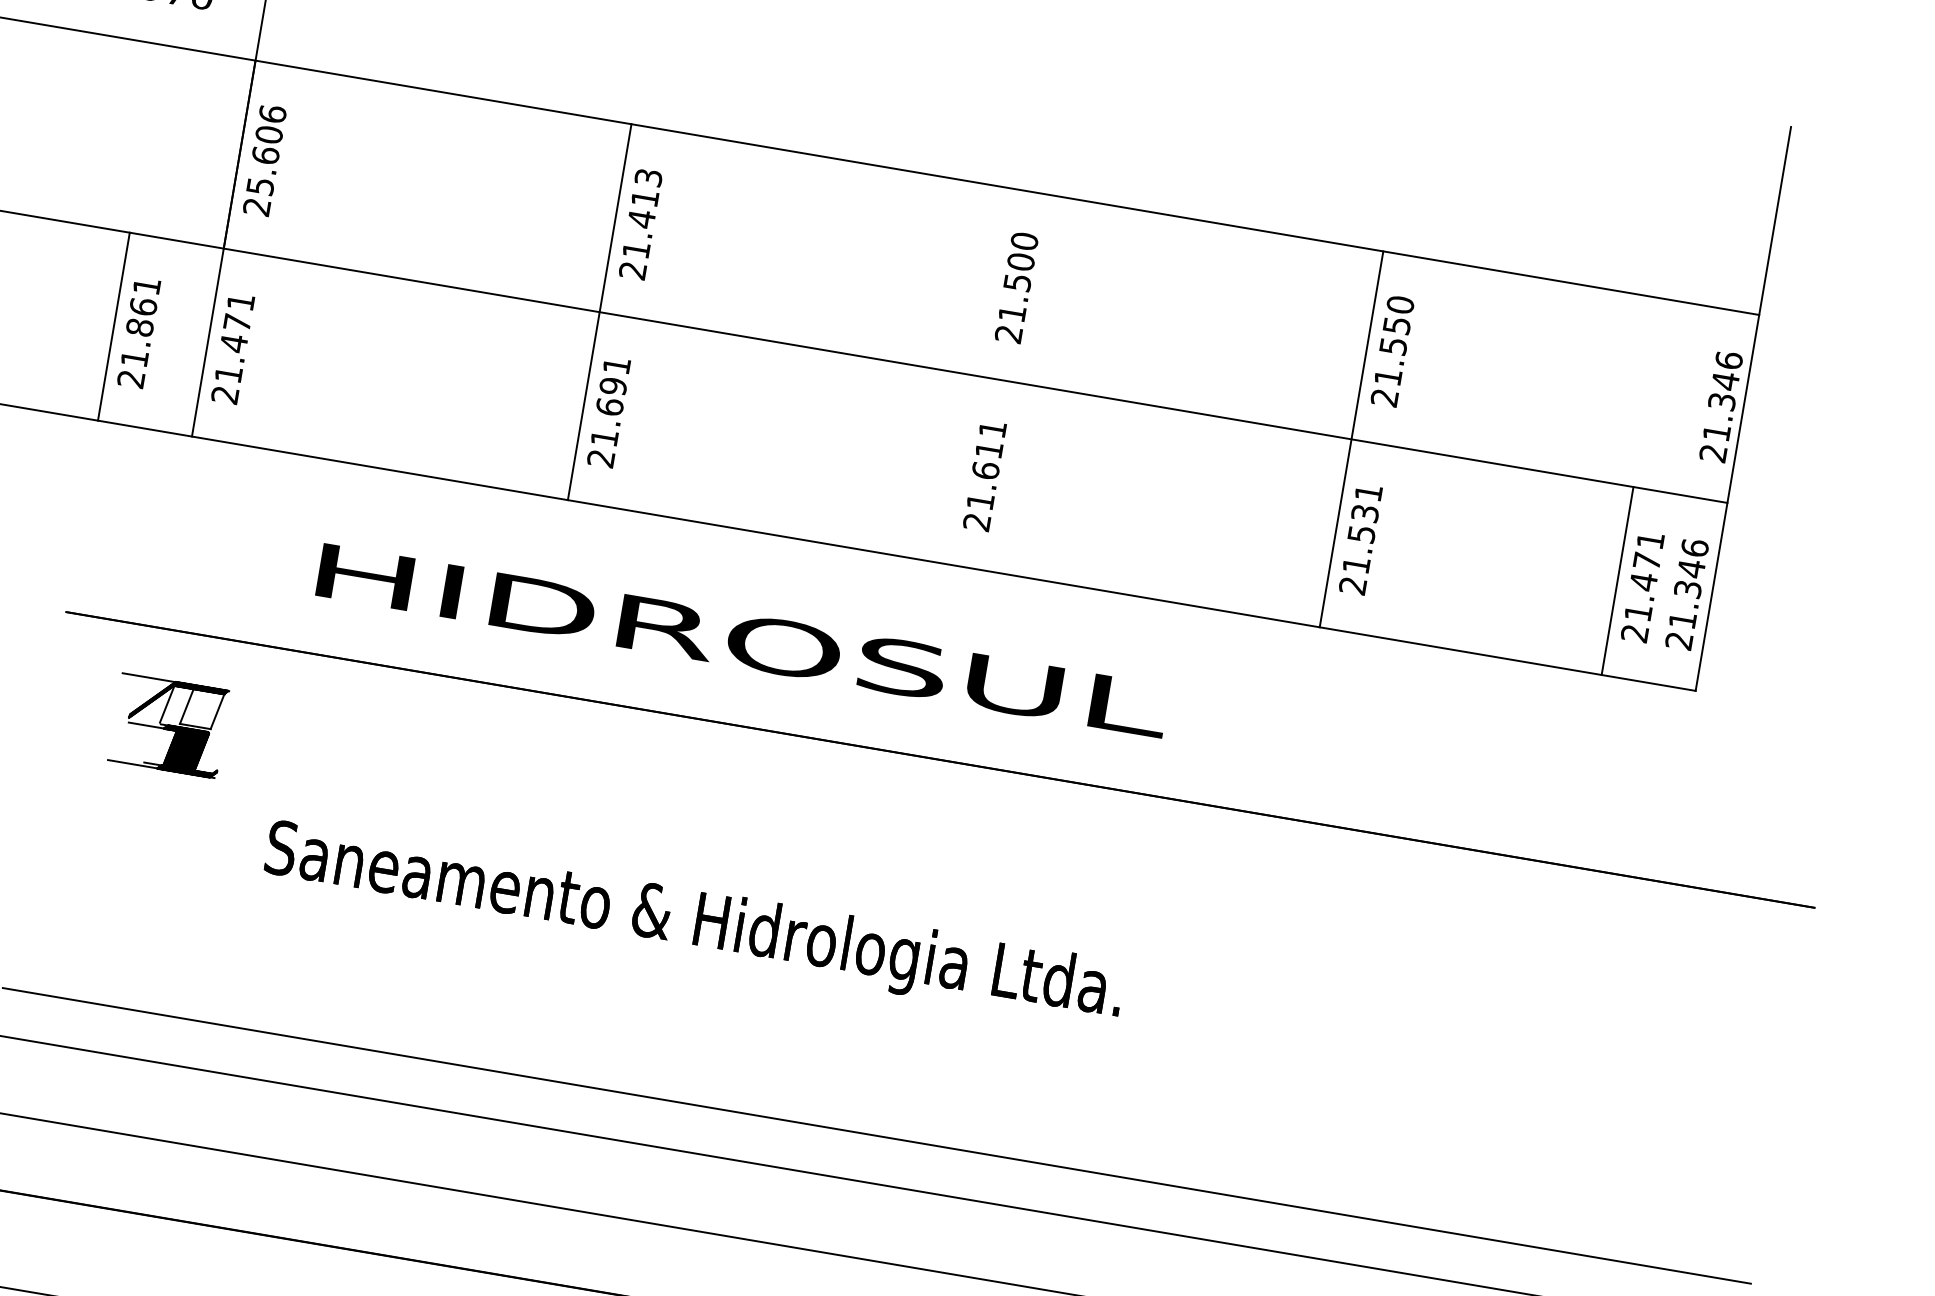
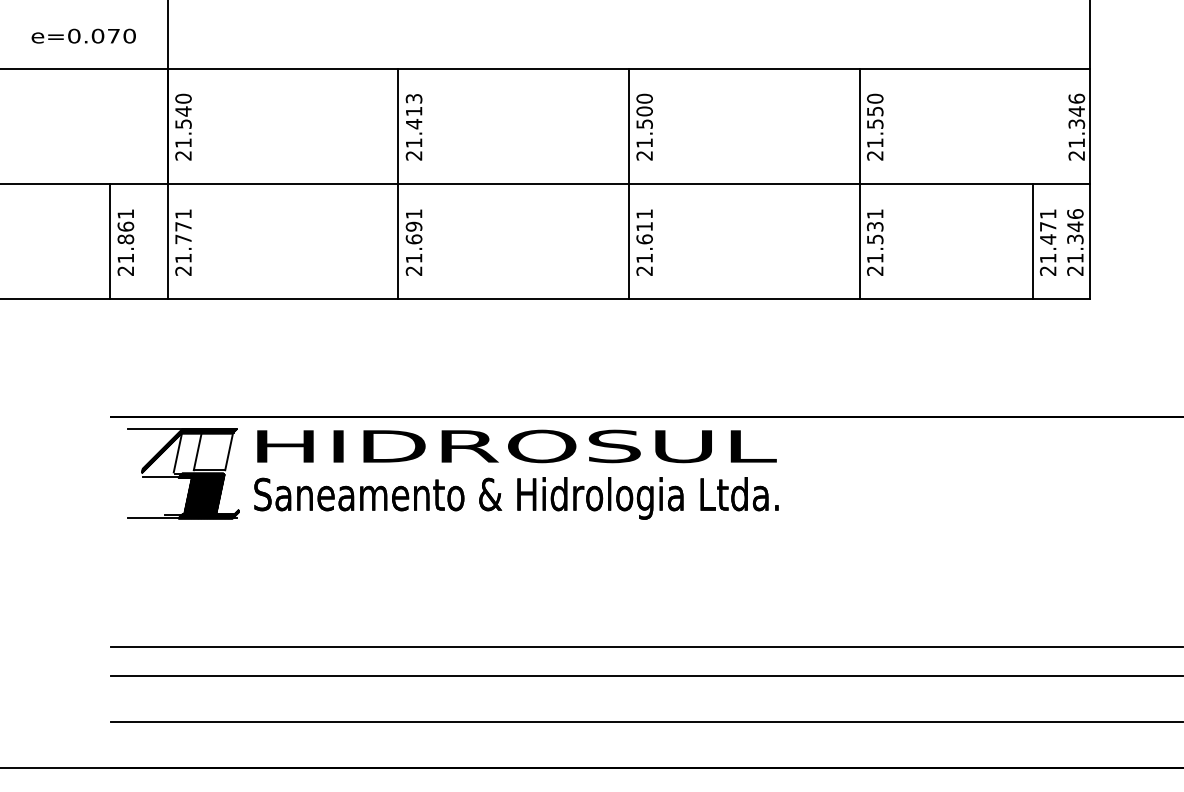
text: (266, 149) -> (183, 120), 25.606 -> 21.540
text: (233, 343) -> (183, 239), 21.471 -> 21.771
line: (976, 375) -> (629, 183), added
text: (742, 640) -> (516, 446), moved
part: (169, 725) -> (183, 473), size x1.67
text: (694, 924) -> (516, 498), moved

